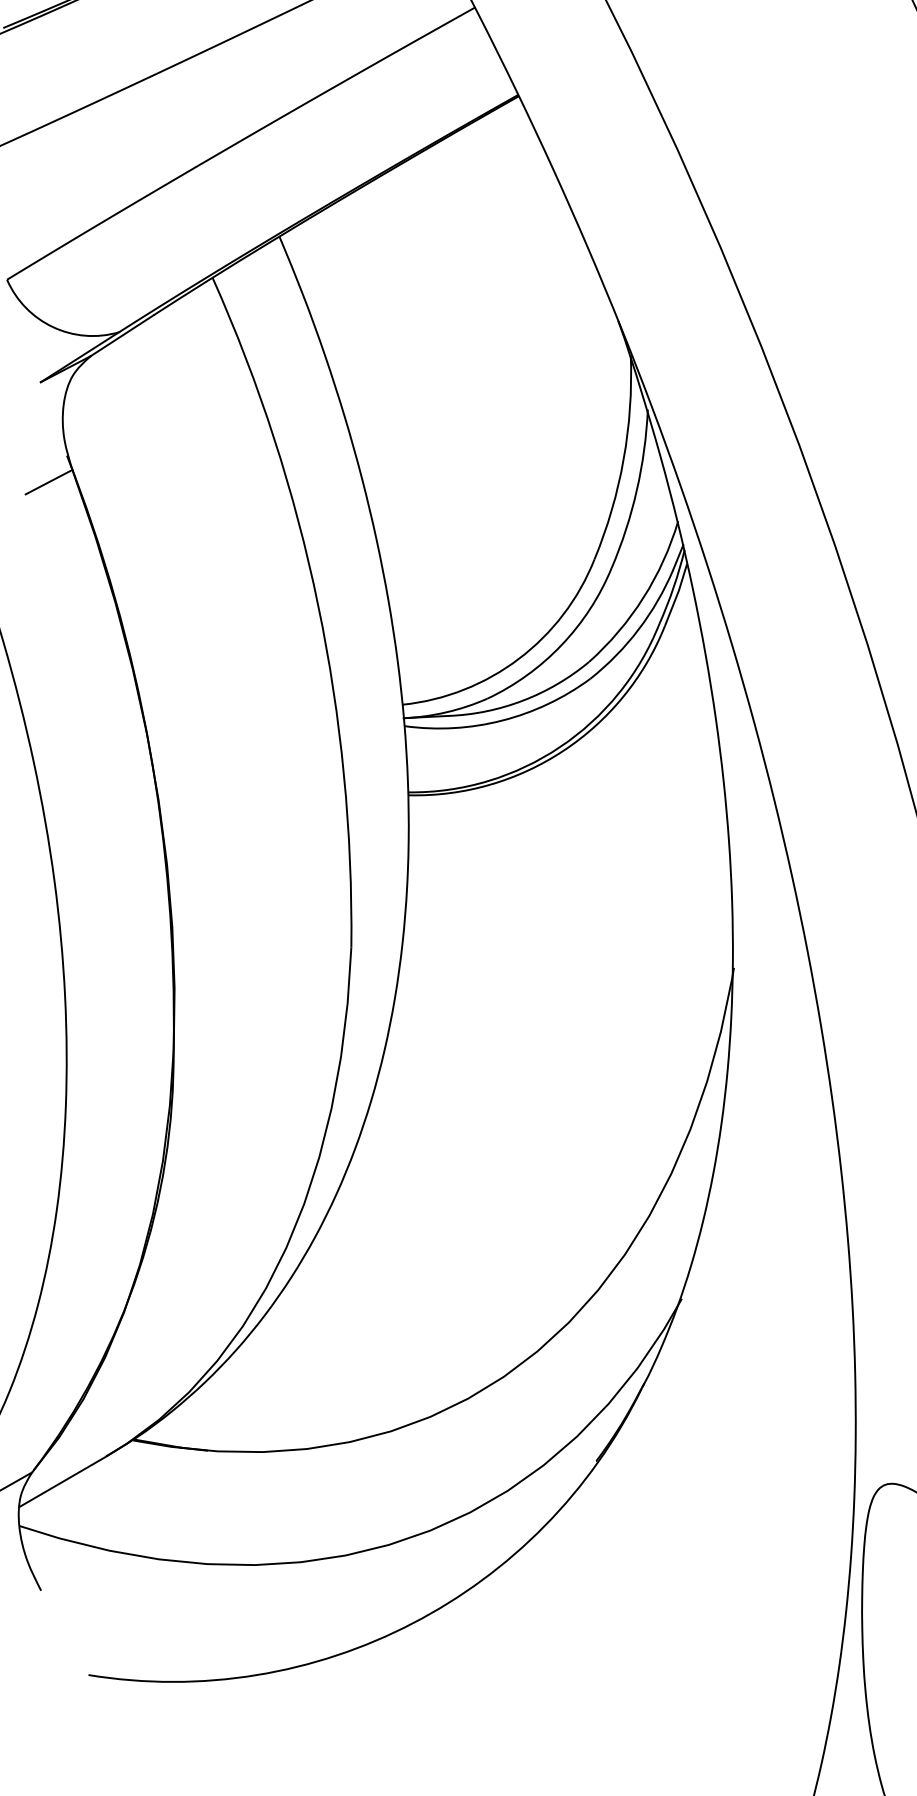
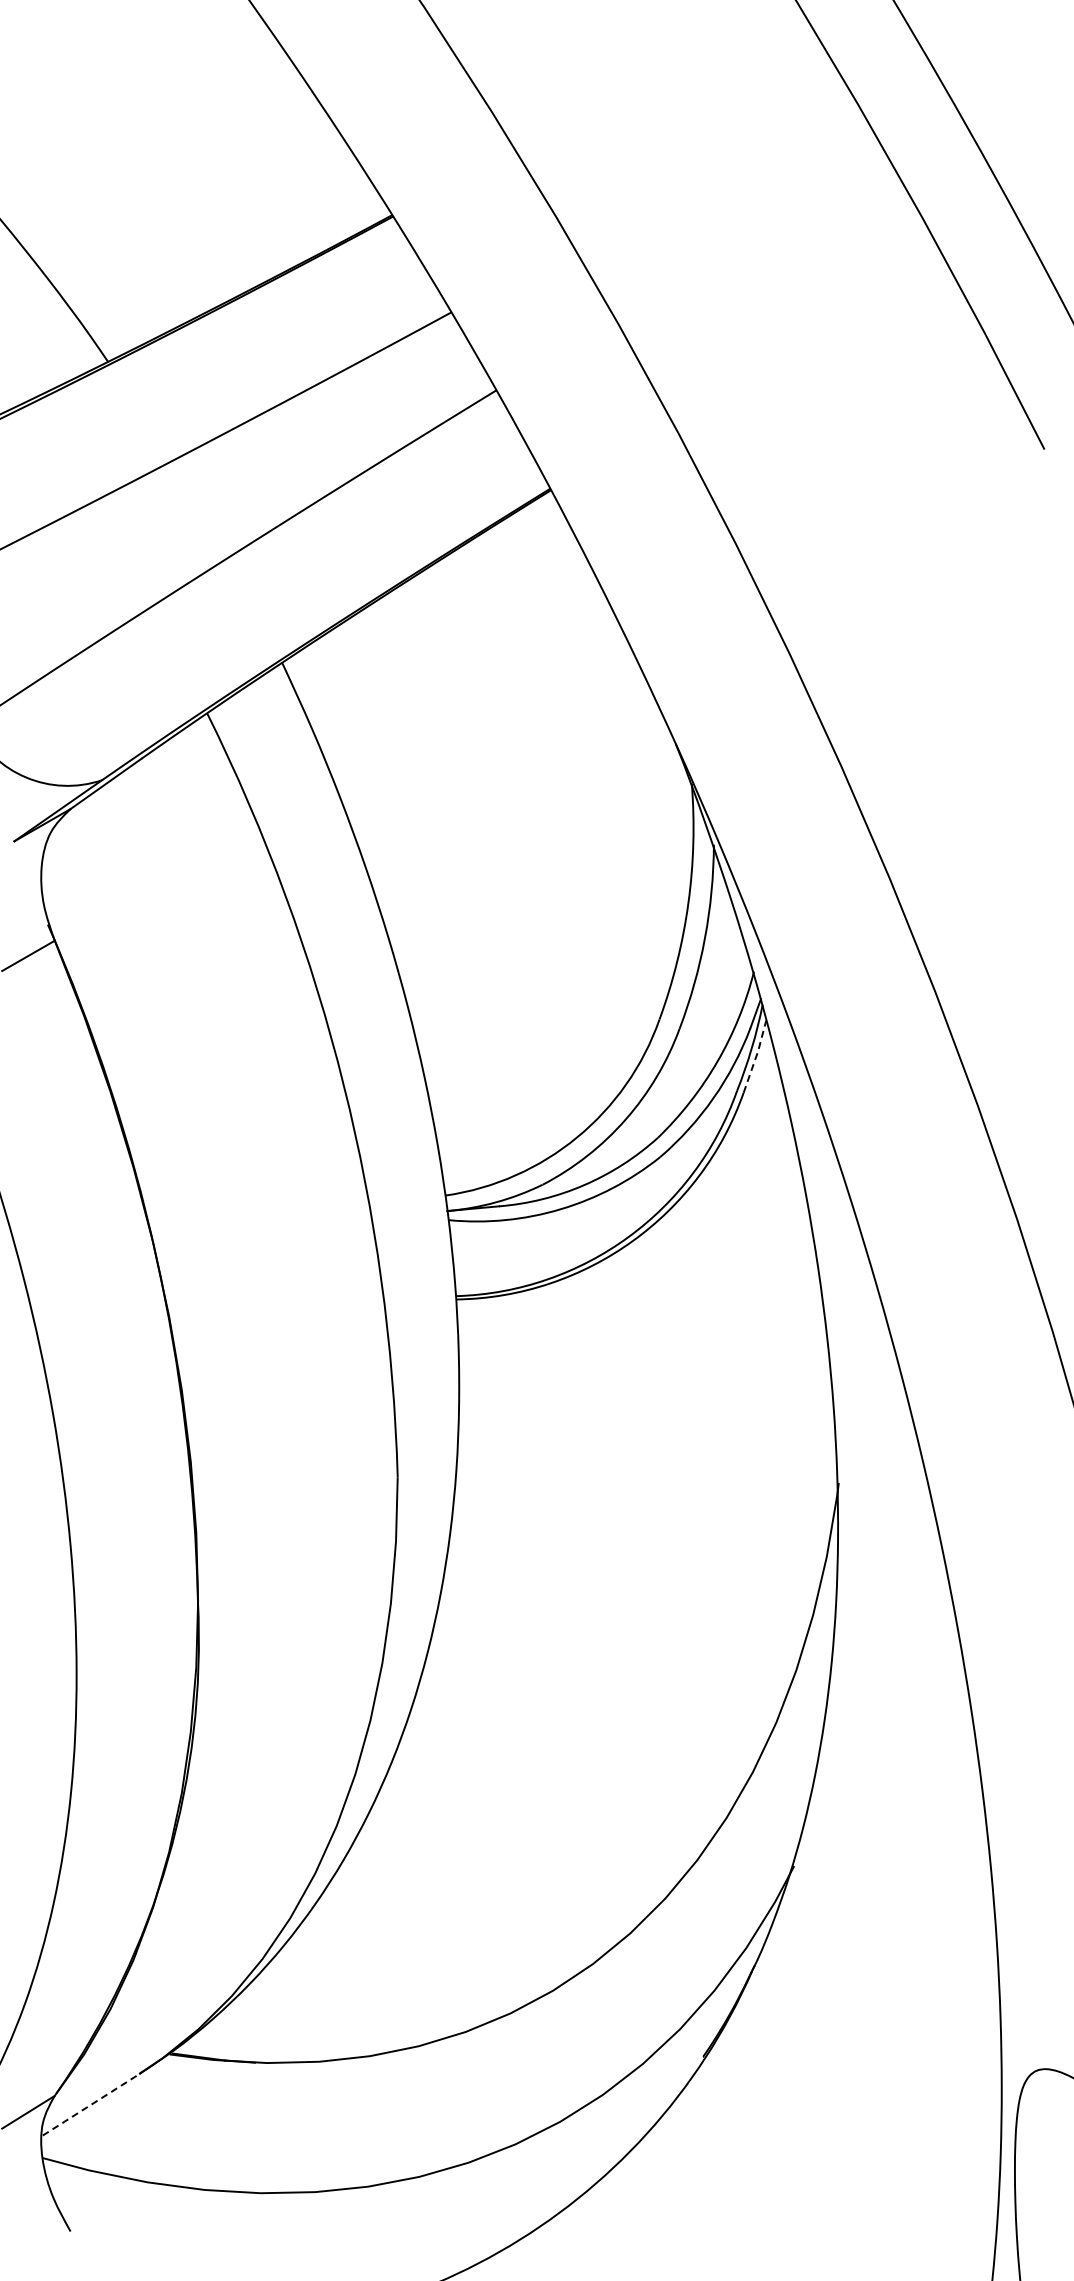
line: (677, 594) -> (756, 1056), solid -> dashed
line: (63, 1481) -> (91, 2104), solid -> dashed

